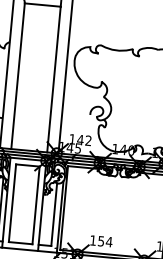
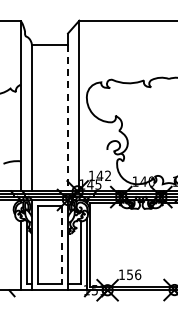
line: (54, 80) -> (68, 118), solid -> dashed
line: (35, 205) -> (61, 245), solid -> dashed
text: (108, 241) -> (137, 274), 154 -> 156

